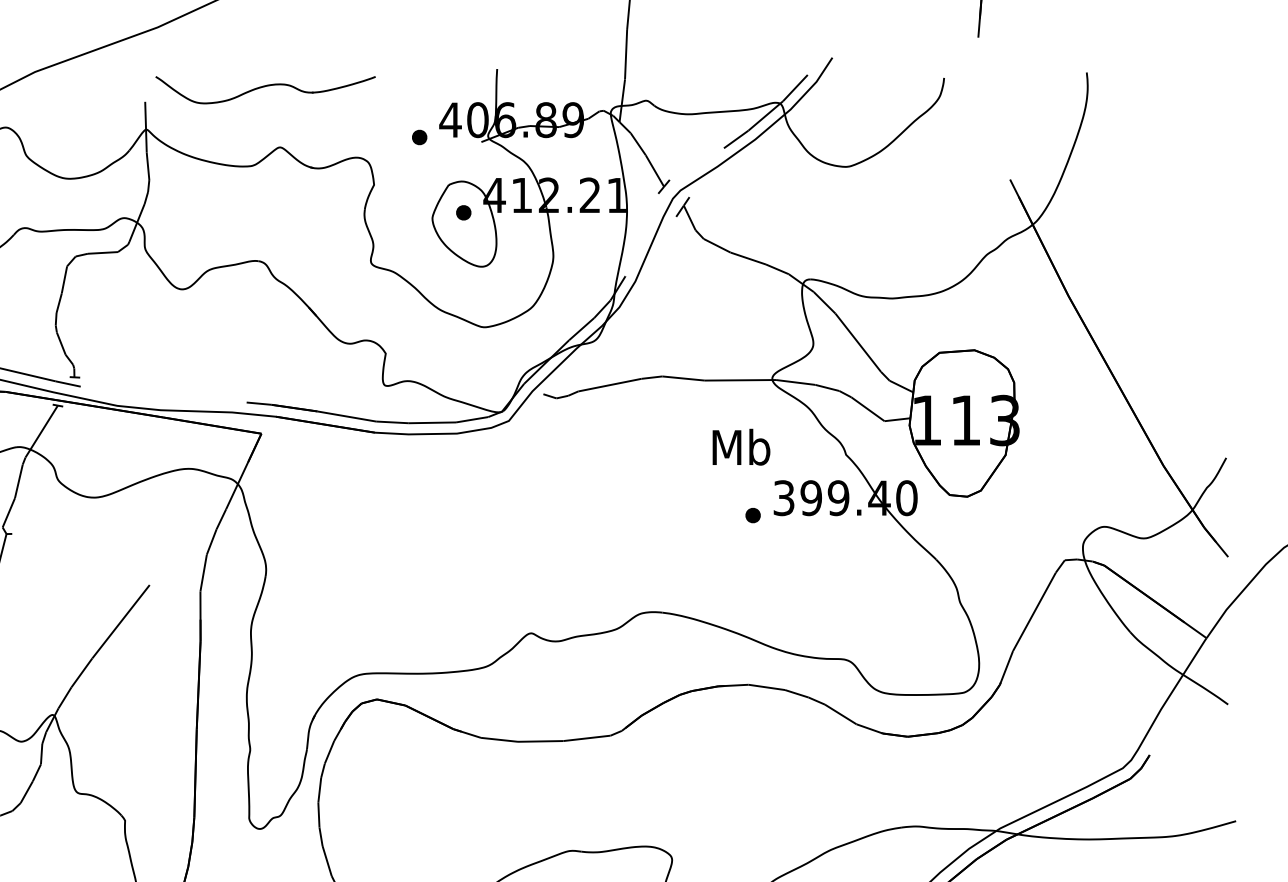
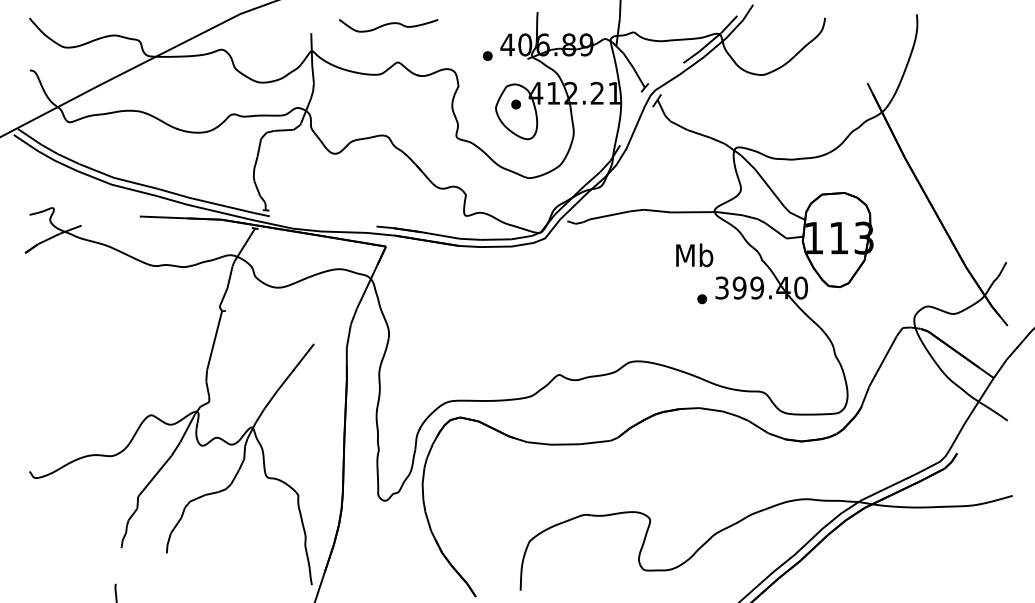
part: (265, 89) -> (388, 25), size x0.7

